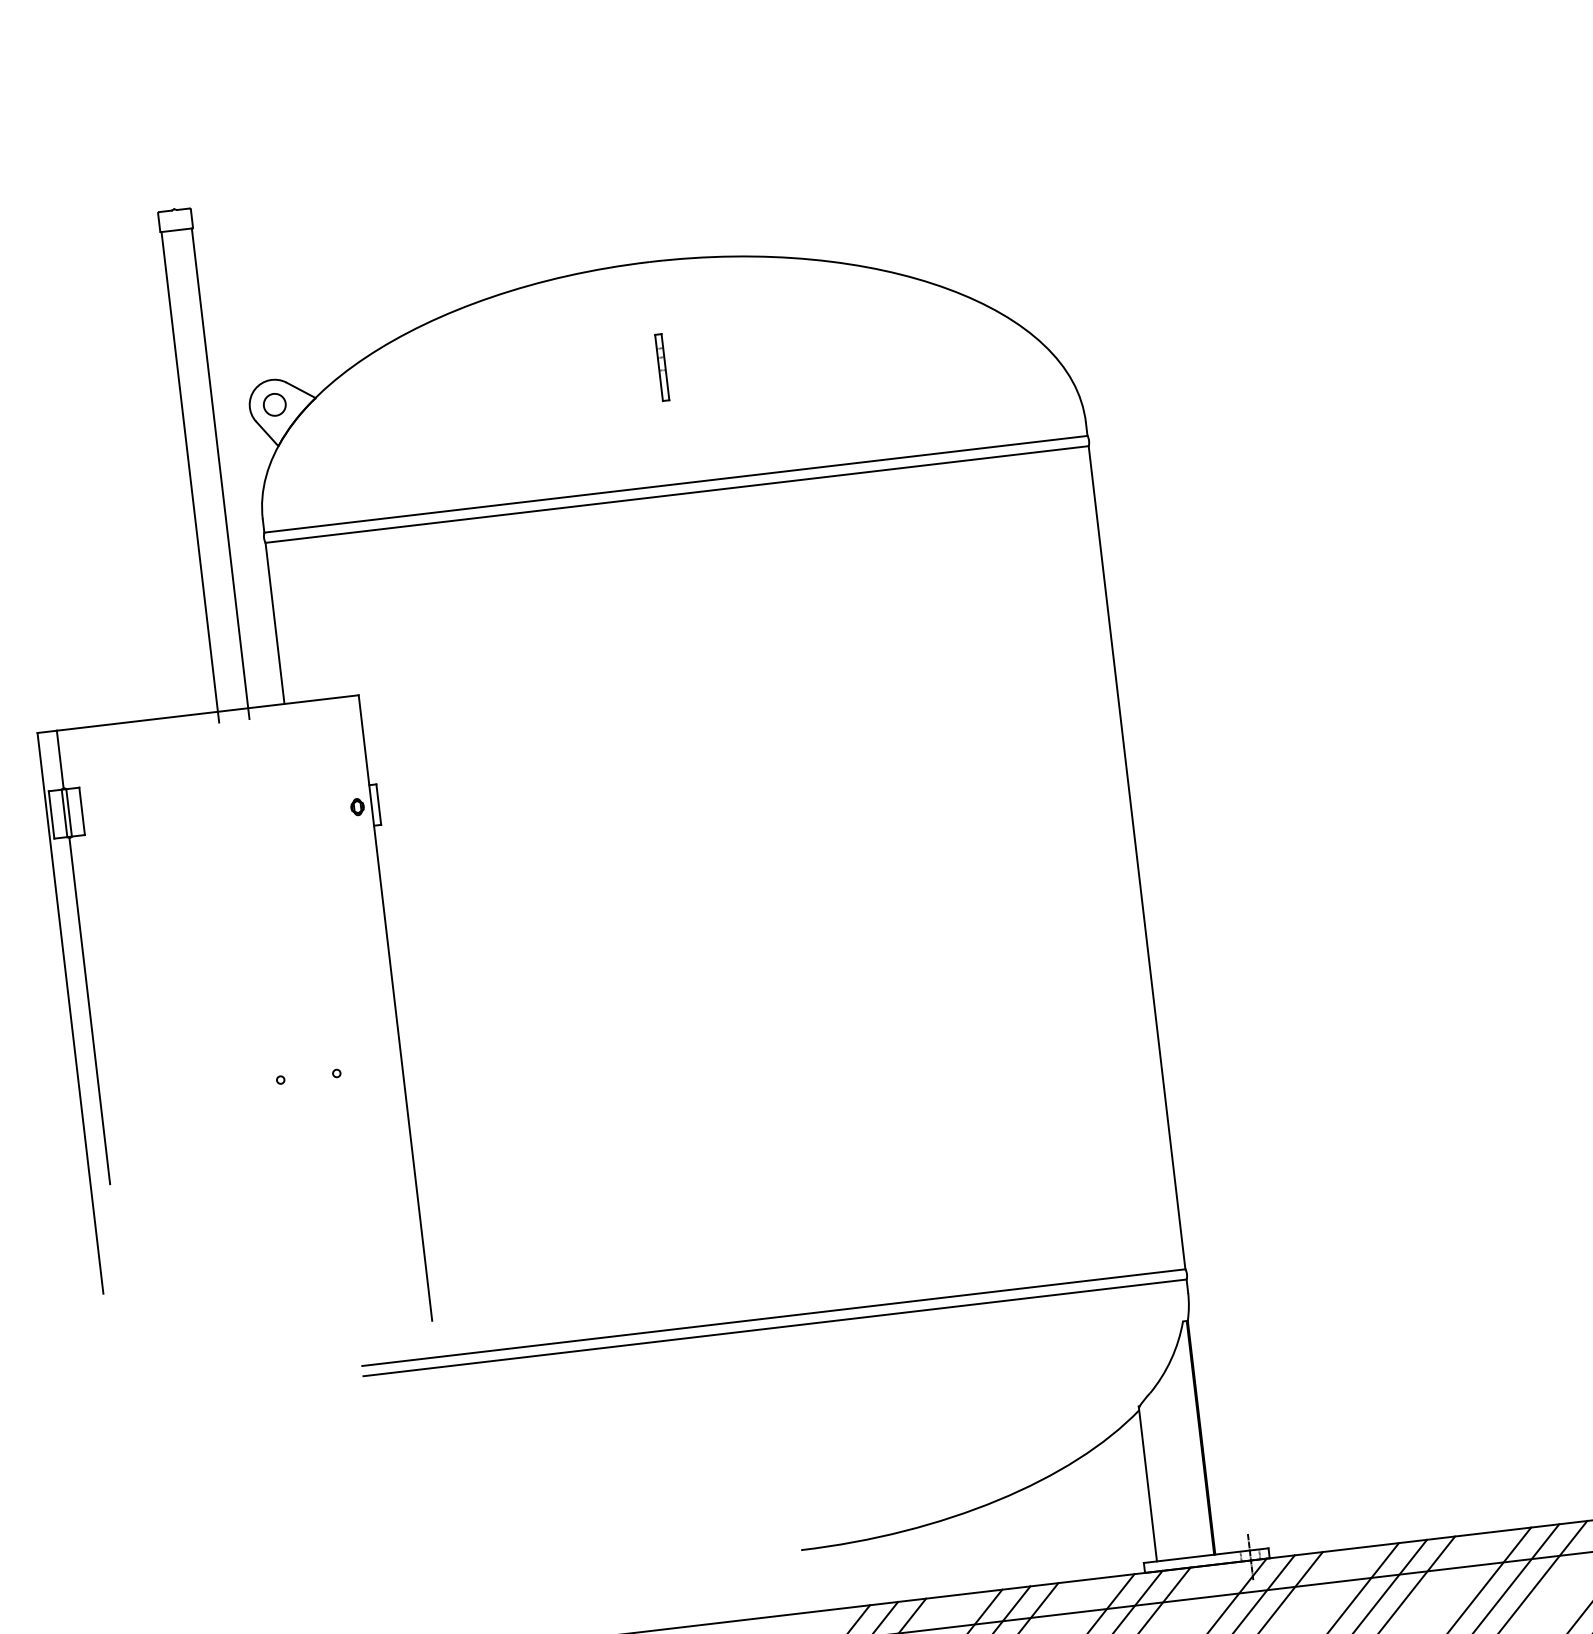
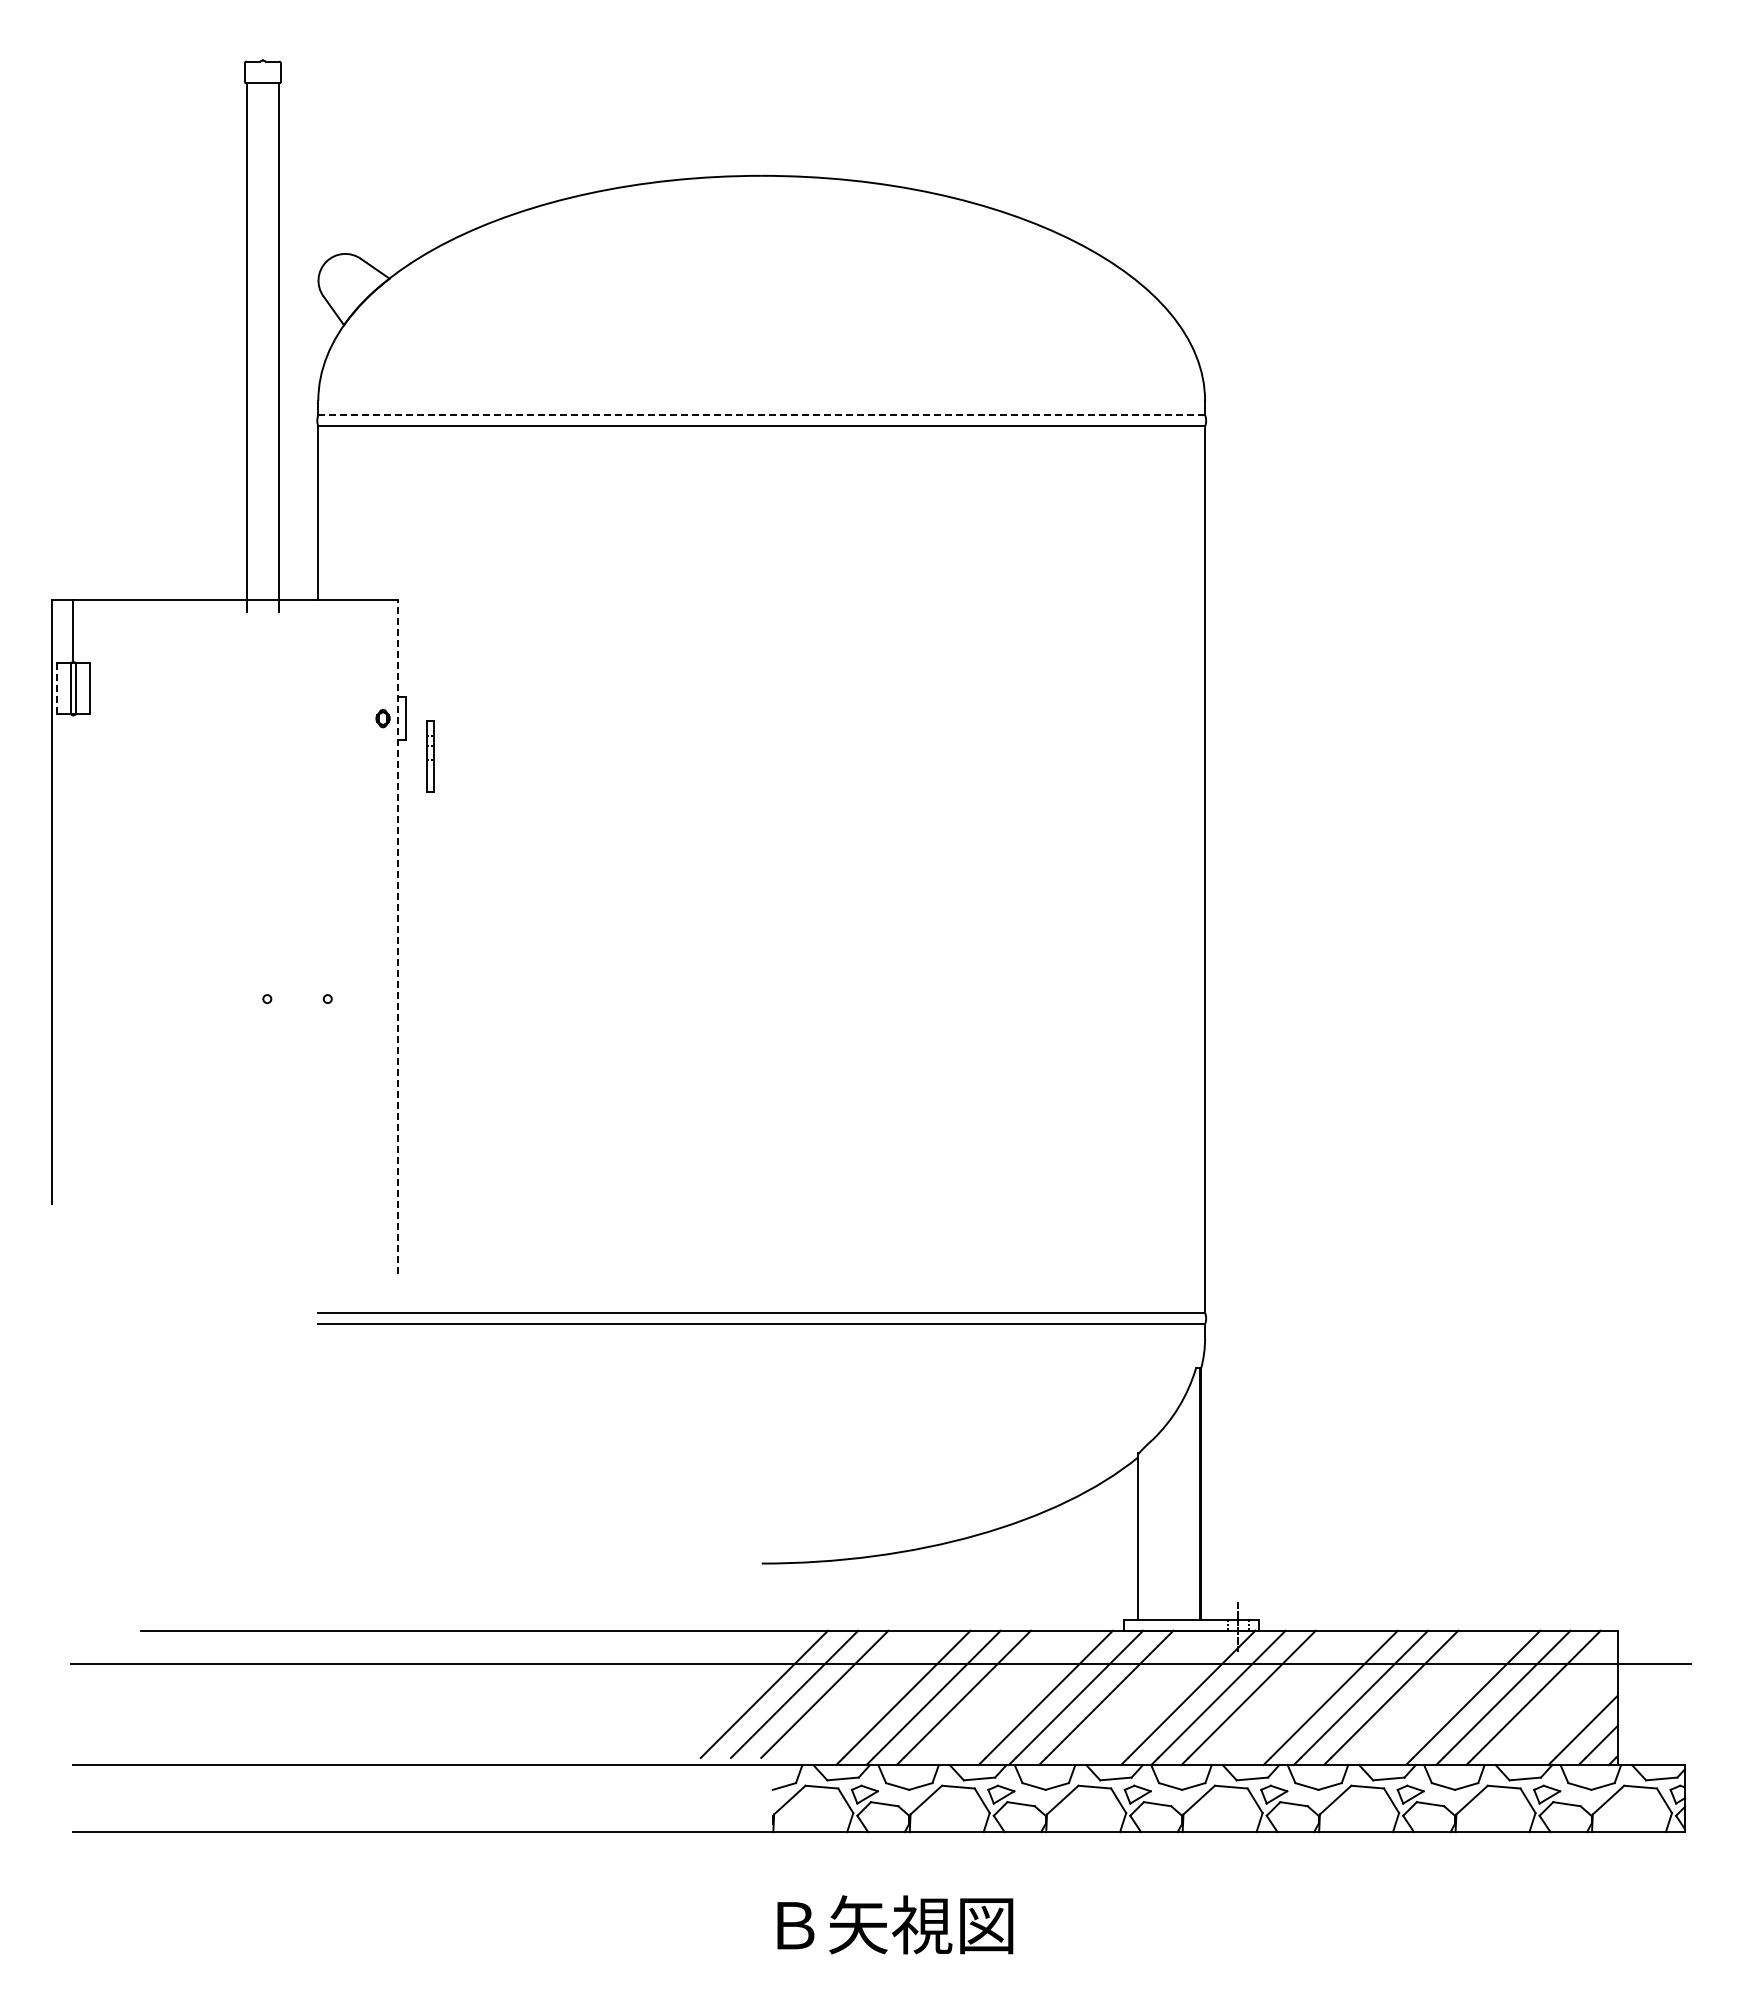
part: (662, 367) -> (430, 756), moved
circle: (273, 404) -> (344, 280), removed
line: (676, 484) -> (762, 415), solid -> dashed
line: (51, 814) -> (56, 688), solid -> dashed
line: (395, 1007) -> (398, 936), solid -> dashed
line: (90, 1010) -> (73, 901), removed

